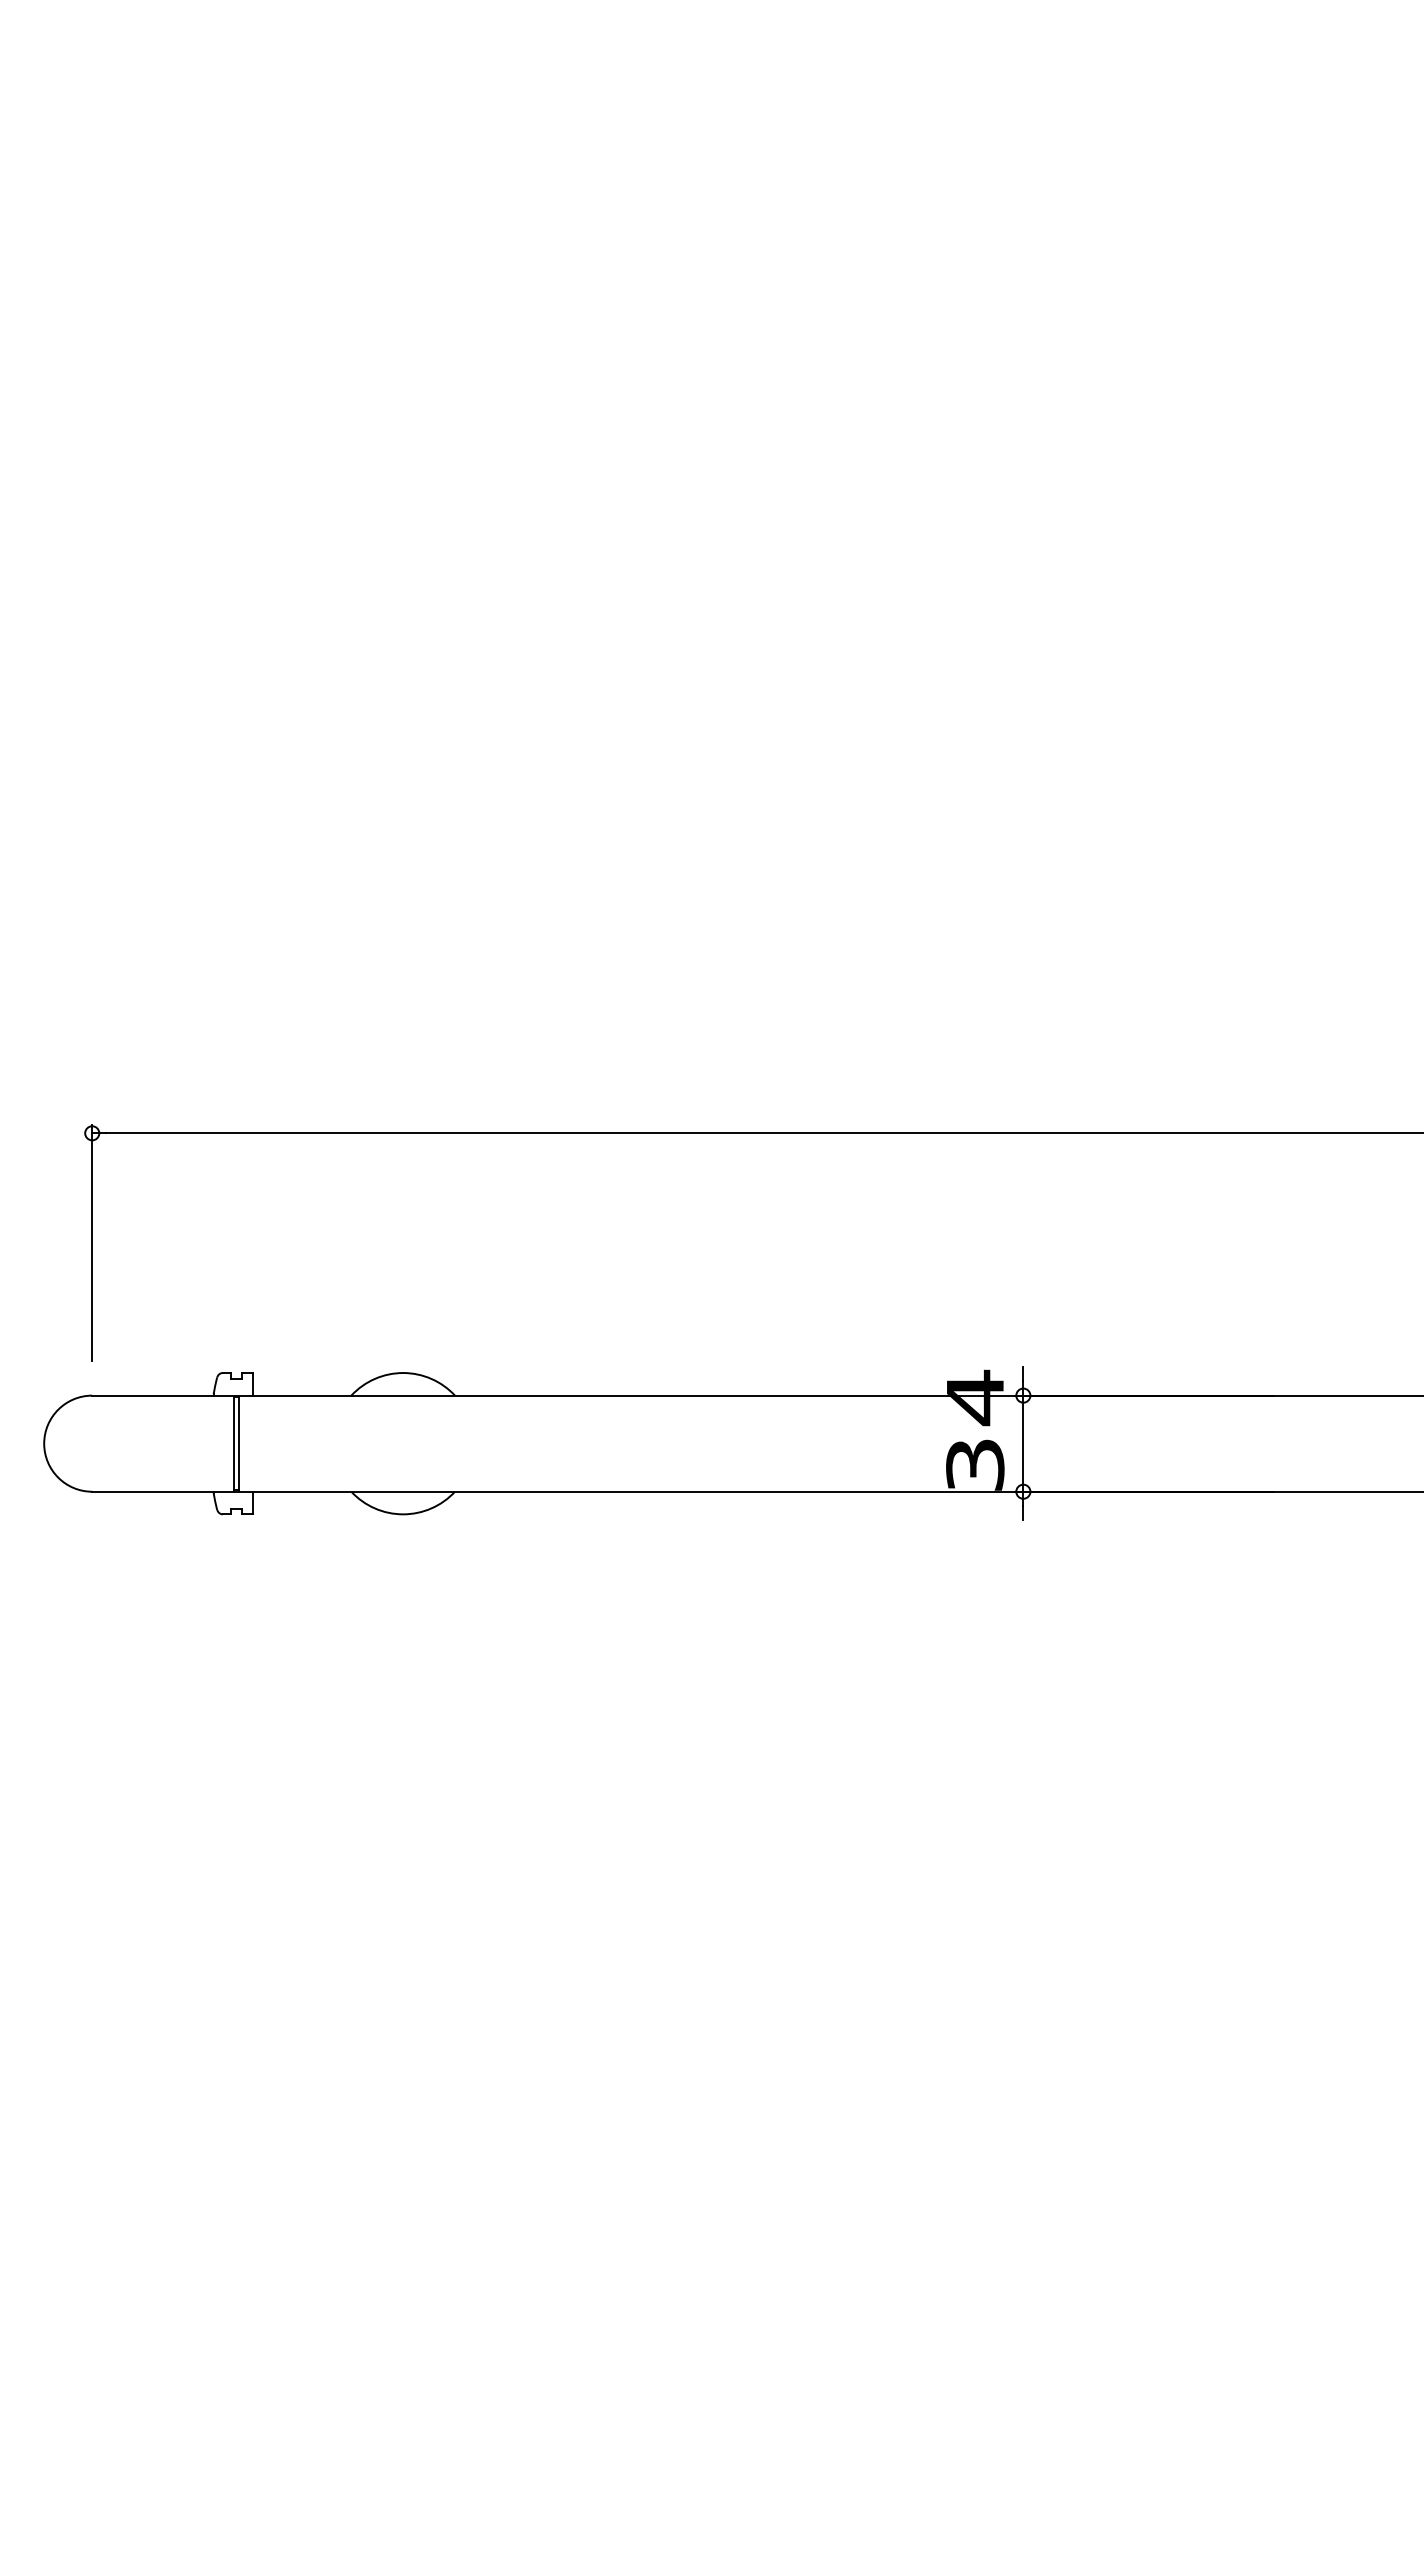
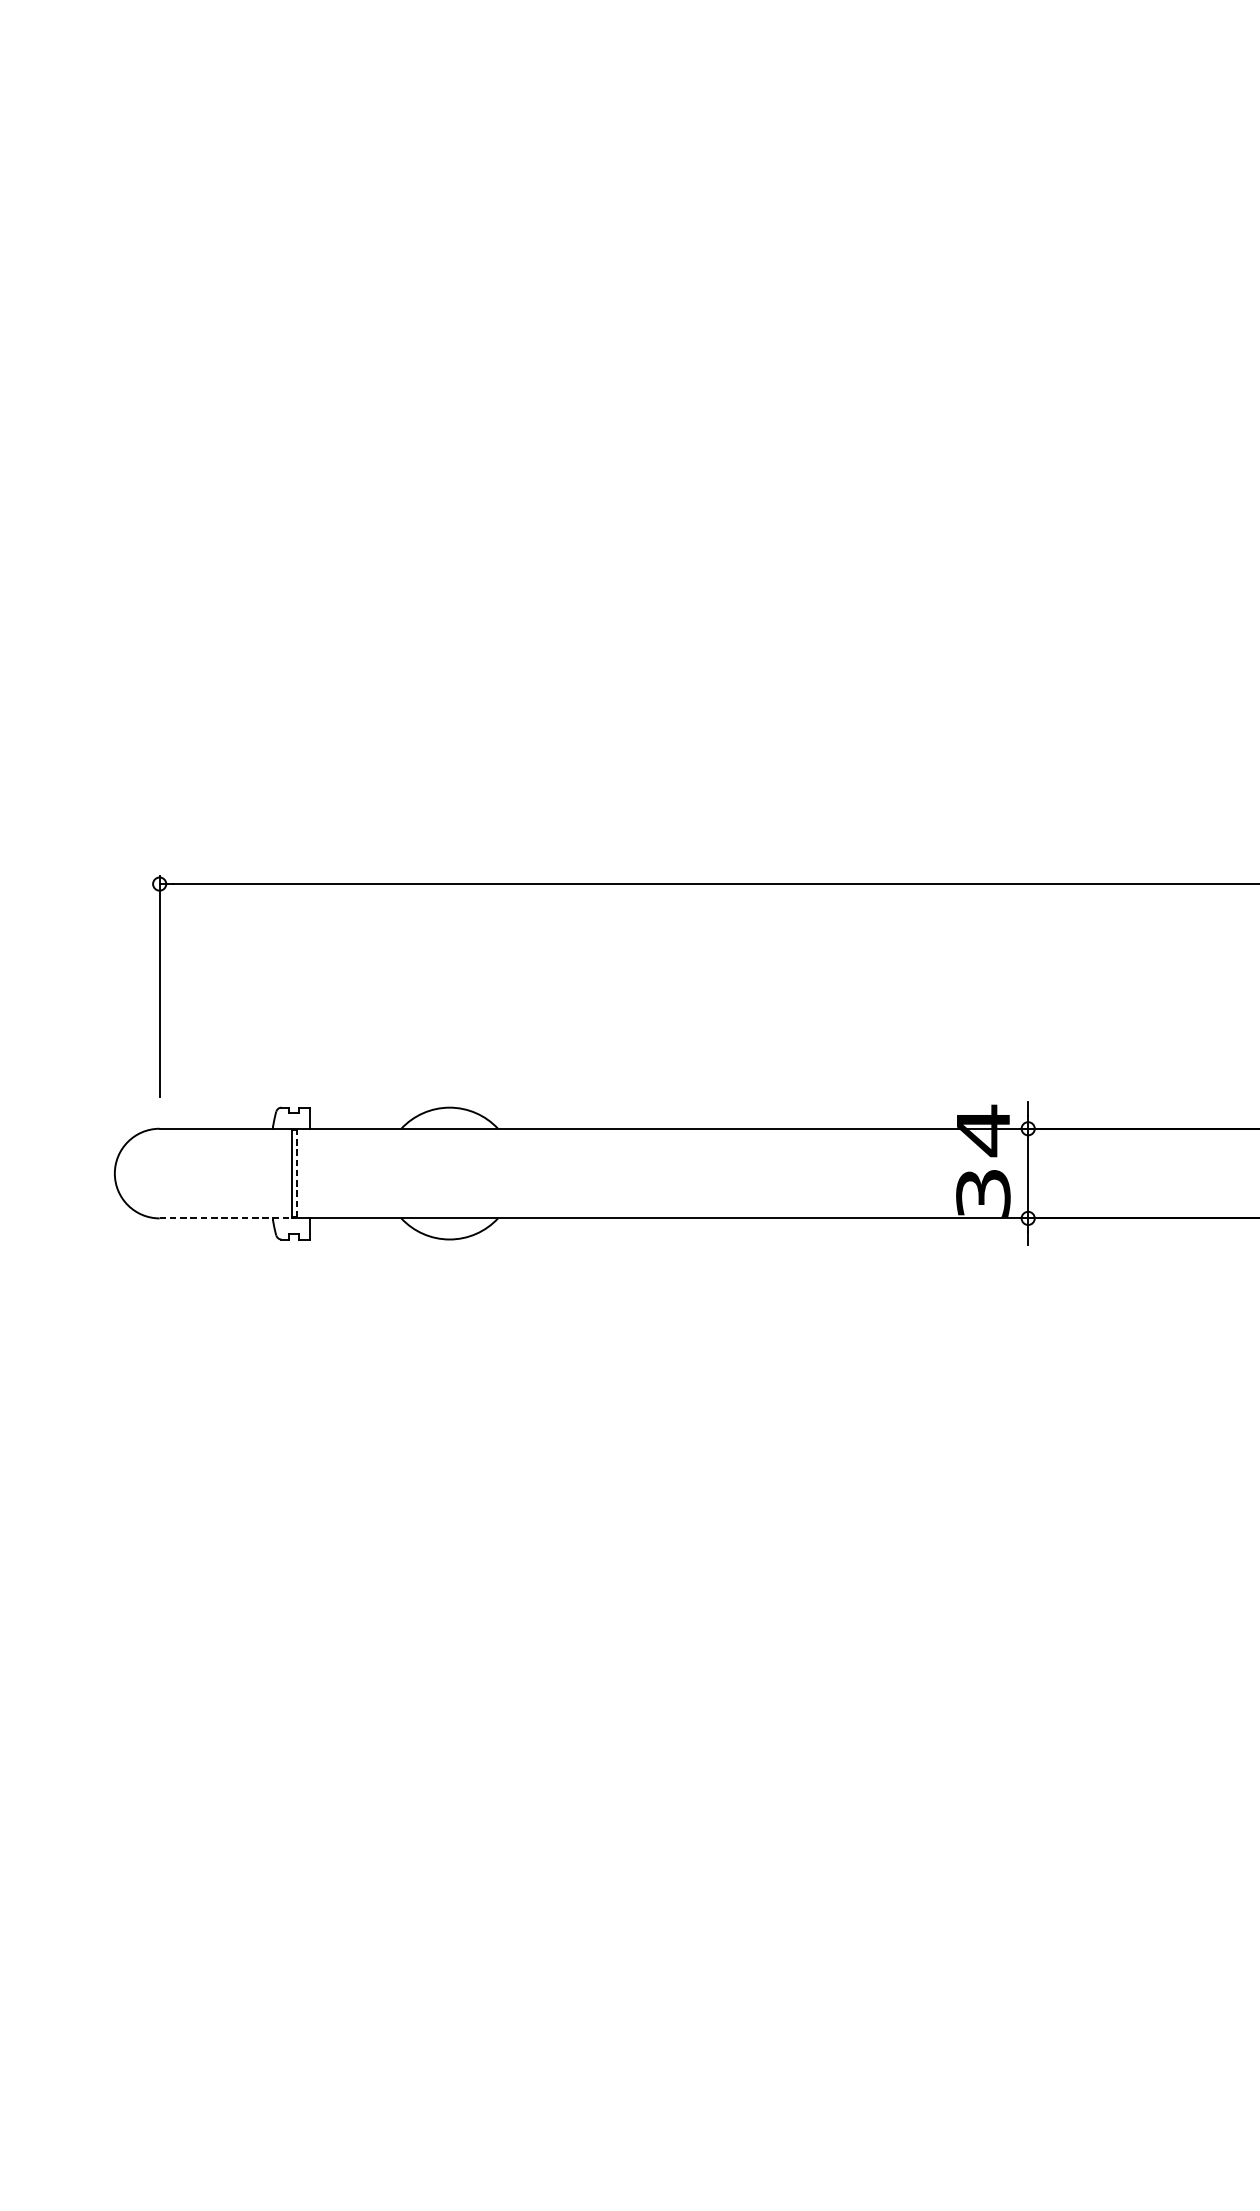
line: (239, 1444) -> (297, 1174), solid -> dashed
line: (162, 1491) -> (225, 1218), solid -> dashed

